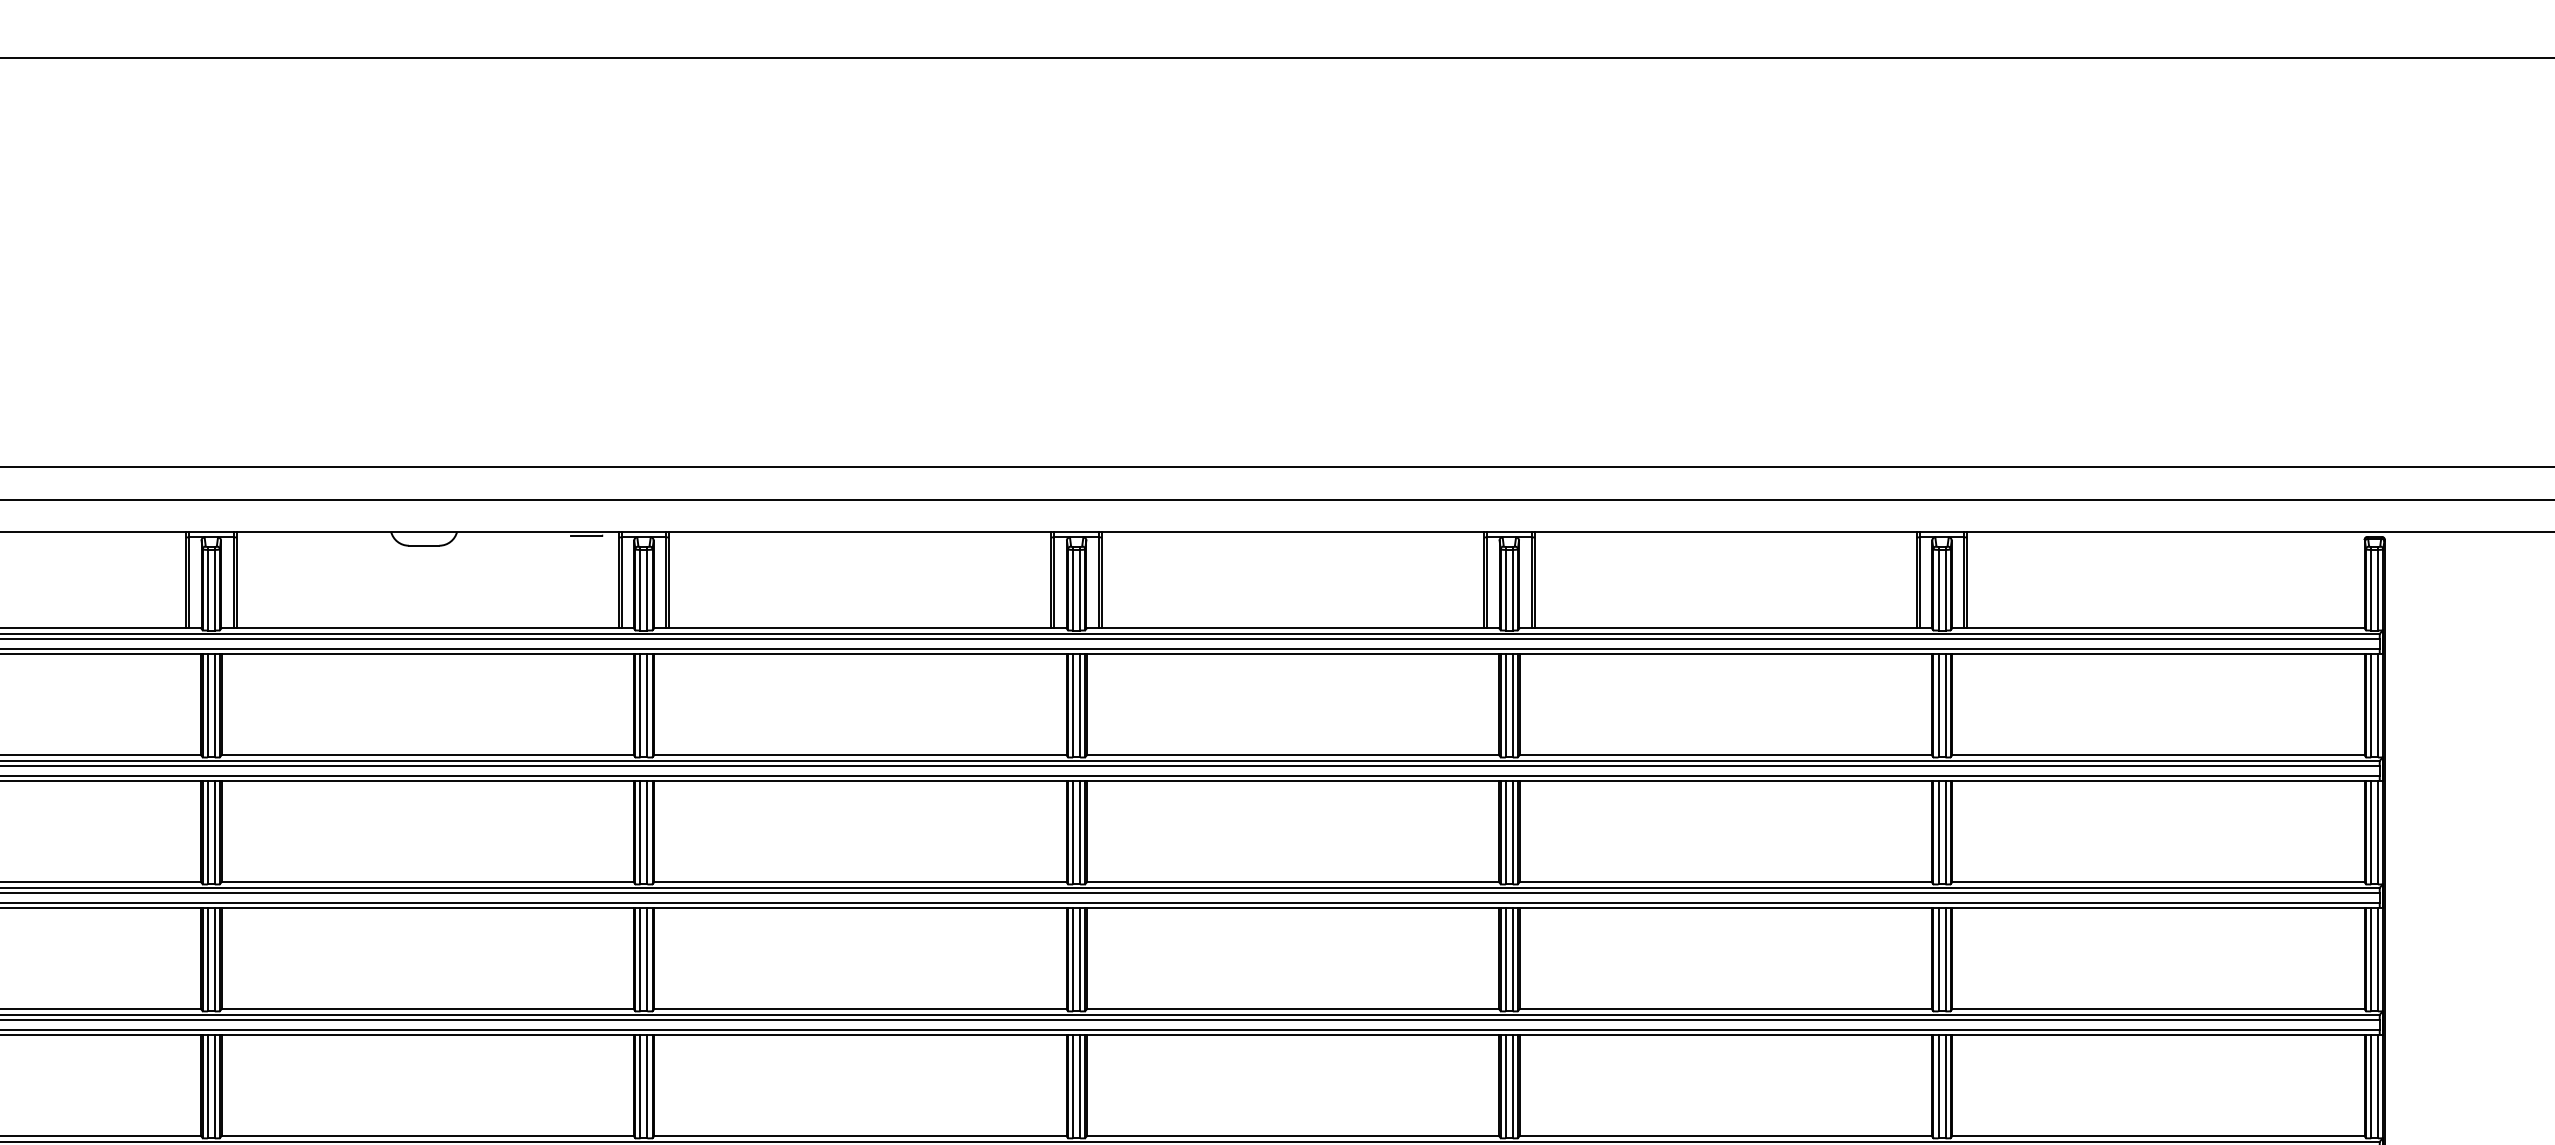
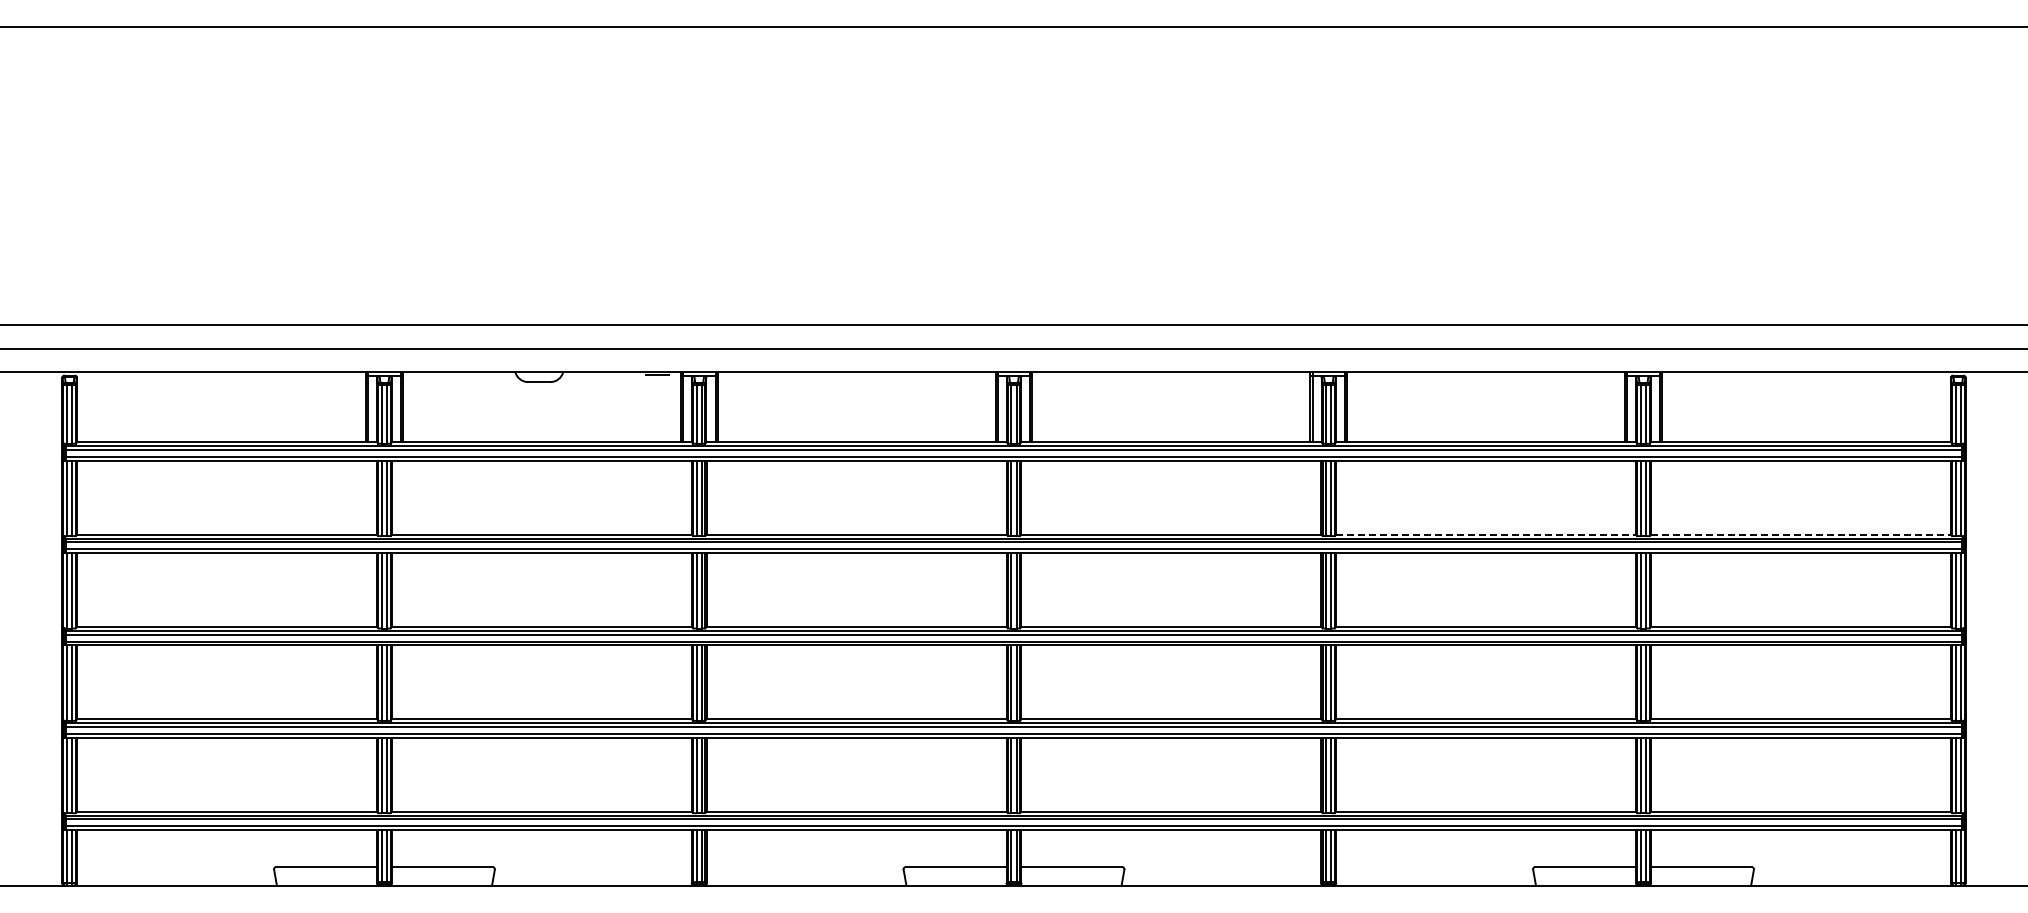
line: (1726, 755) -> (1486, 534), solid -> dashed
line: (2157, 755) -> (1800, 534), solid -> dashed

